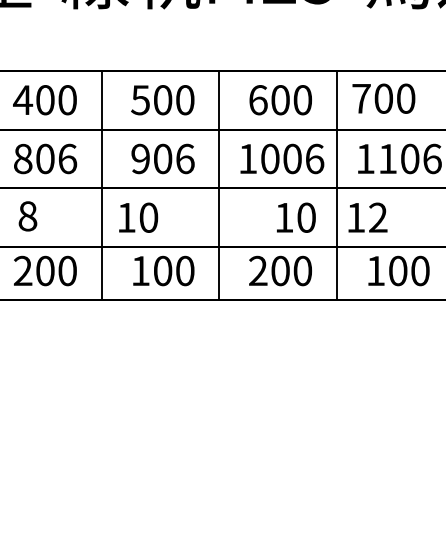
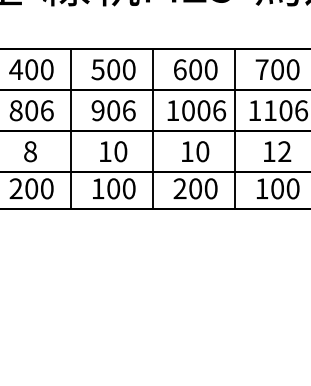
text: (383, 98) -> (277, 69), moved
text: (27, 216) -> (30, 151), moved
text: (138, 217) -> (113, 151), moved
text: (296, 217) -> (195, 151), moved
text: (367, 217) -> (277, 151), moved

